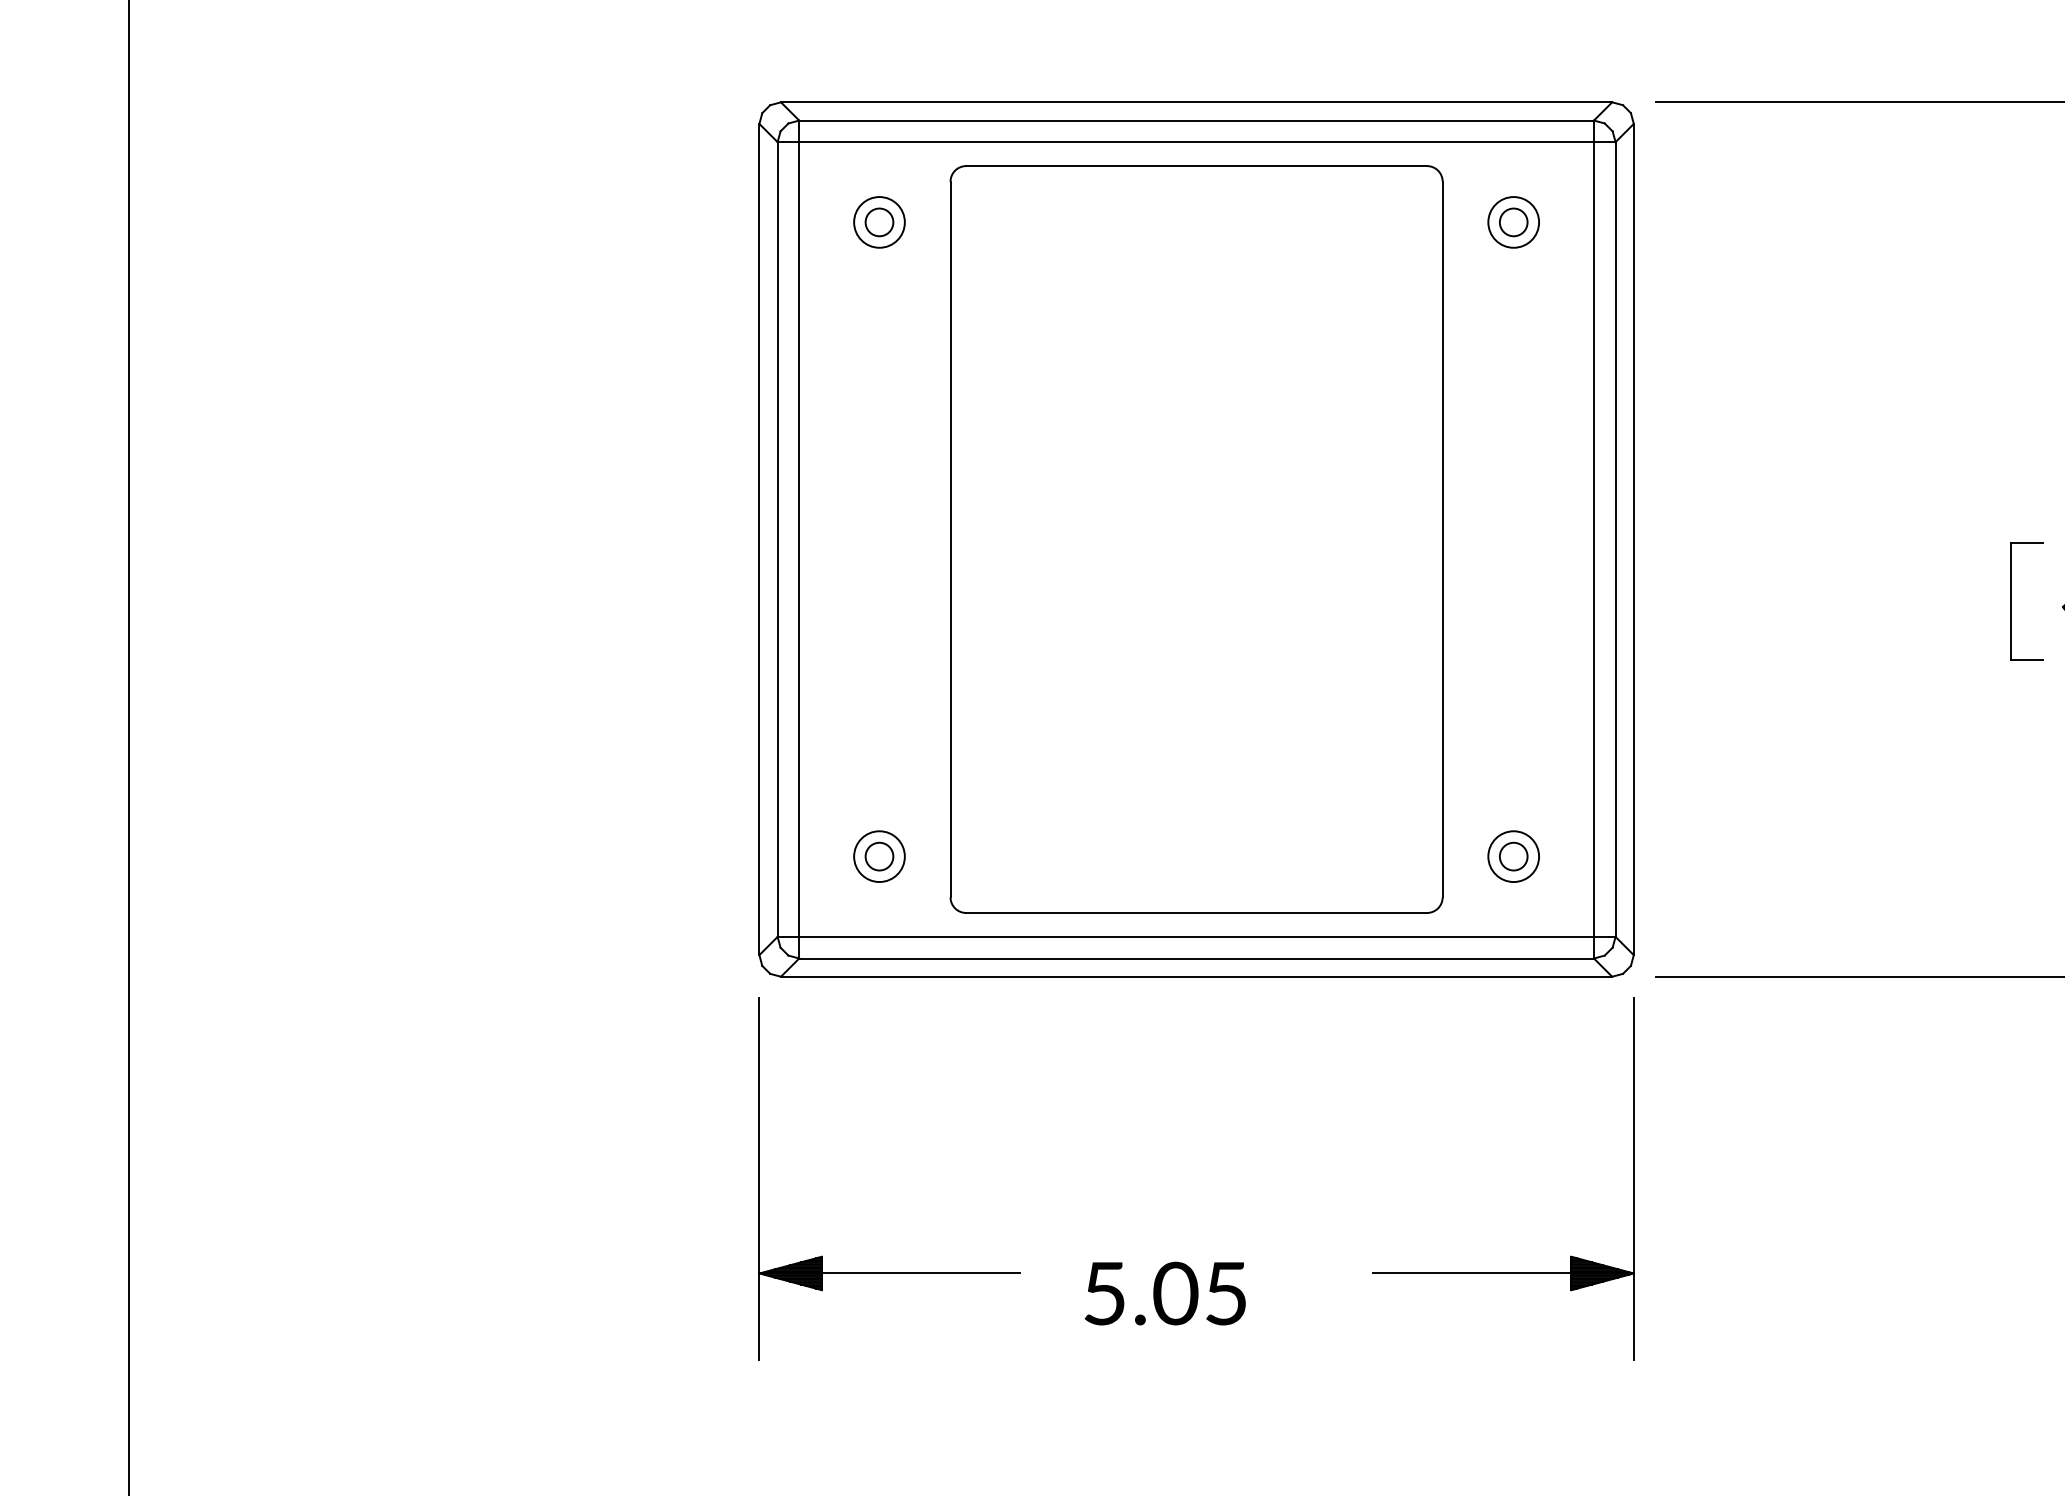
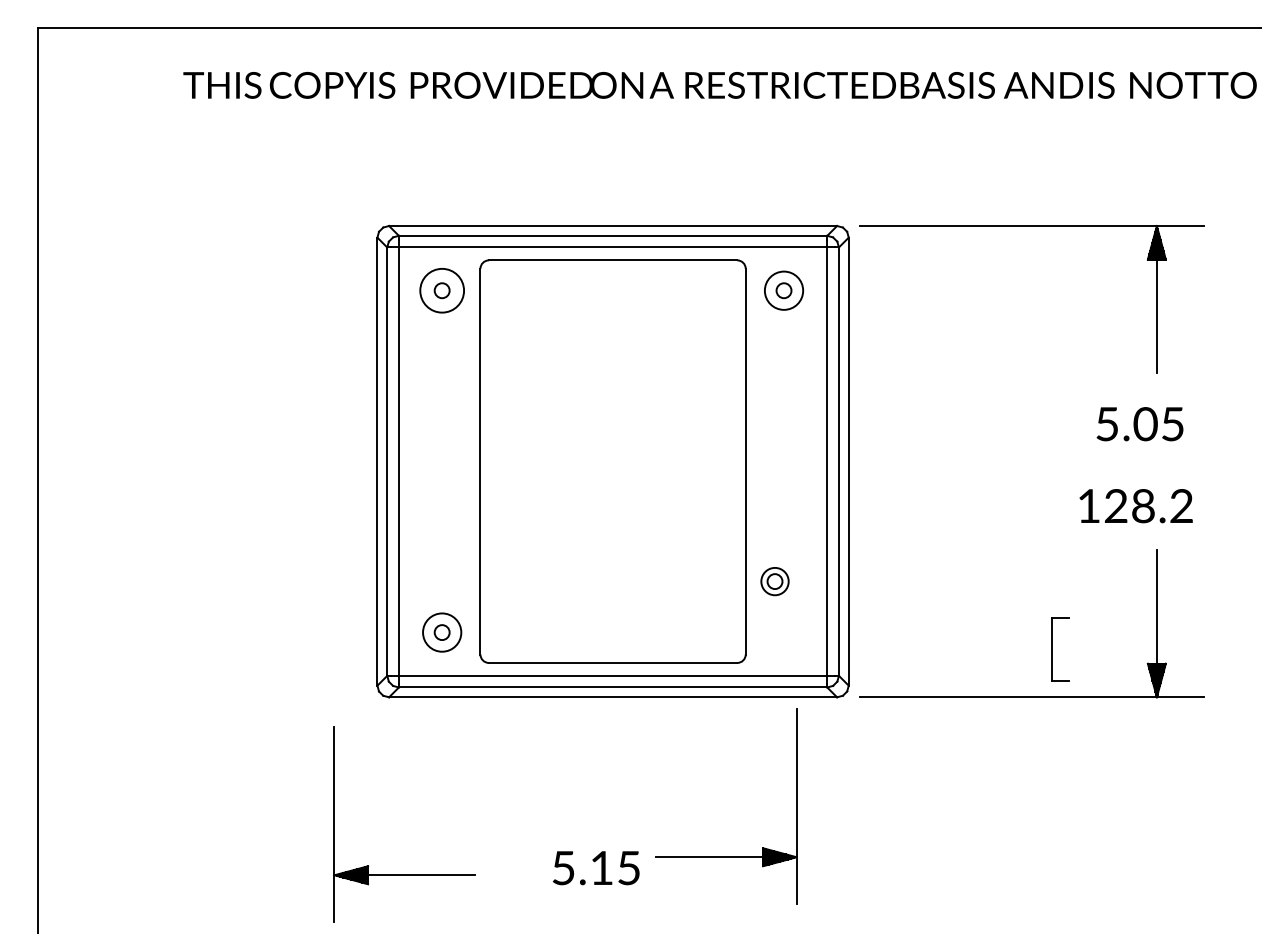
circle: (878, 221) -> (441, 290), size x1.6
circle: (1512, 221) -> (783, 290), size x1.4
part: (2011, 602) -> (1052, 649), moved
circle: (878, 856) -> (441, 632), size x1.4
part: (1512, 856) -> (774, 581), moved
part: (889, 1272) -> (404, 874), moved
part: (1503, 1272) -> (726, 856), moved
text: (1175, 1294) -> (601, 868), 5.05 -> 5.15

